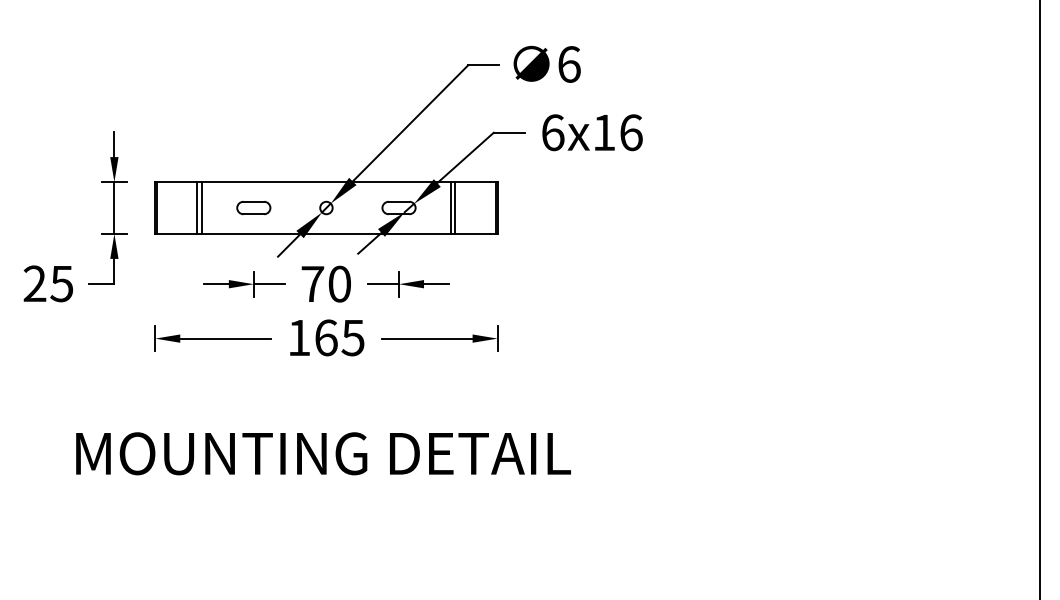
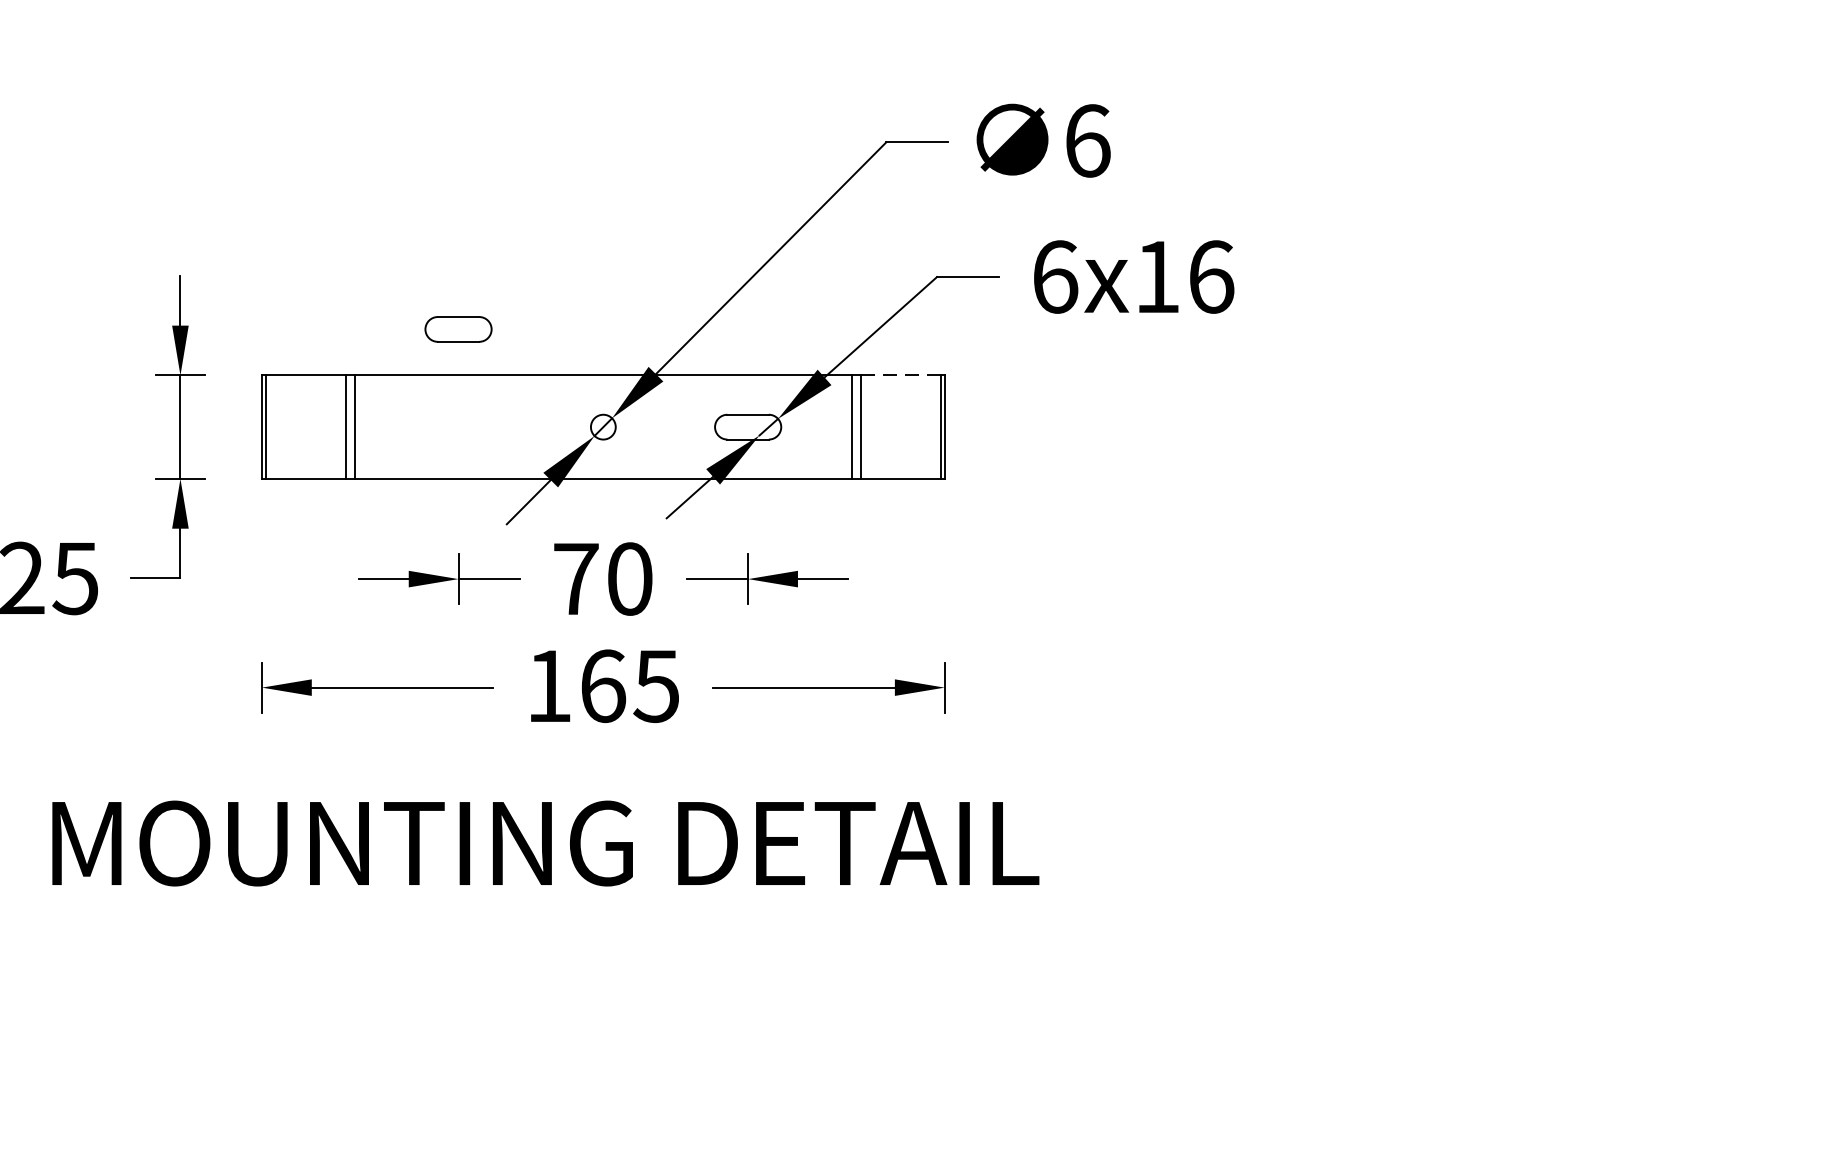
line: (476, 182) -> (902, 376), solid -> dashed
part: (253, 208) -> (457, 330), moved
text: (323, 453) -> (545, 842), moved

